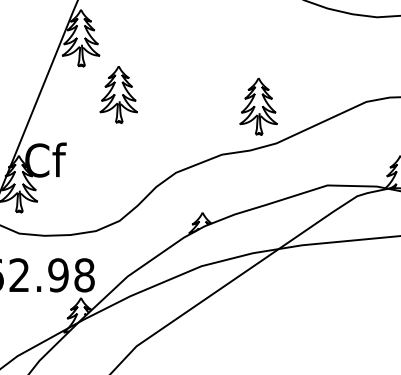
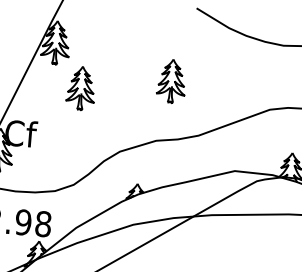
part: (258, 106) -> (171, 81), moved

